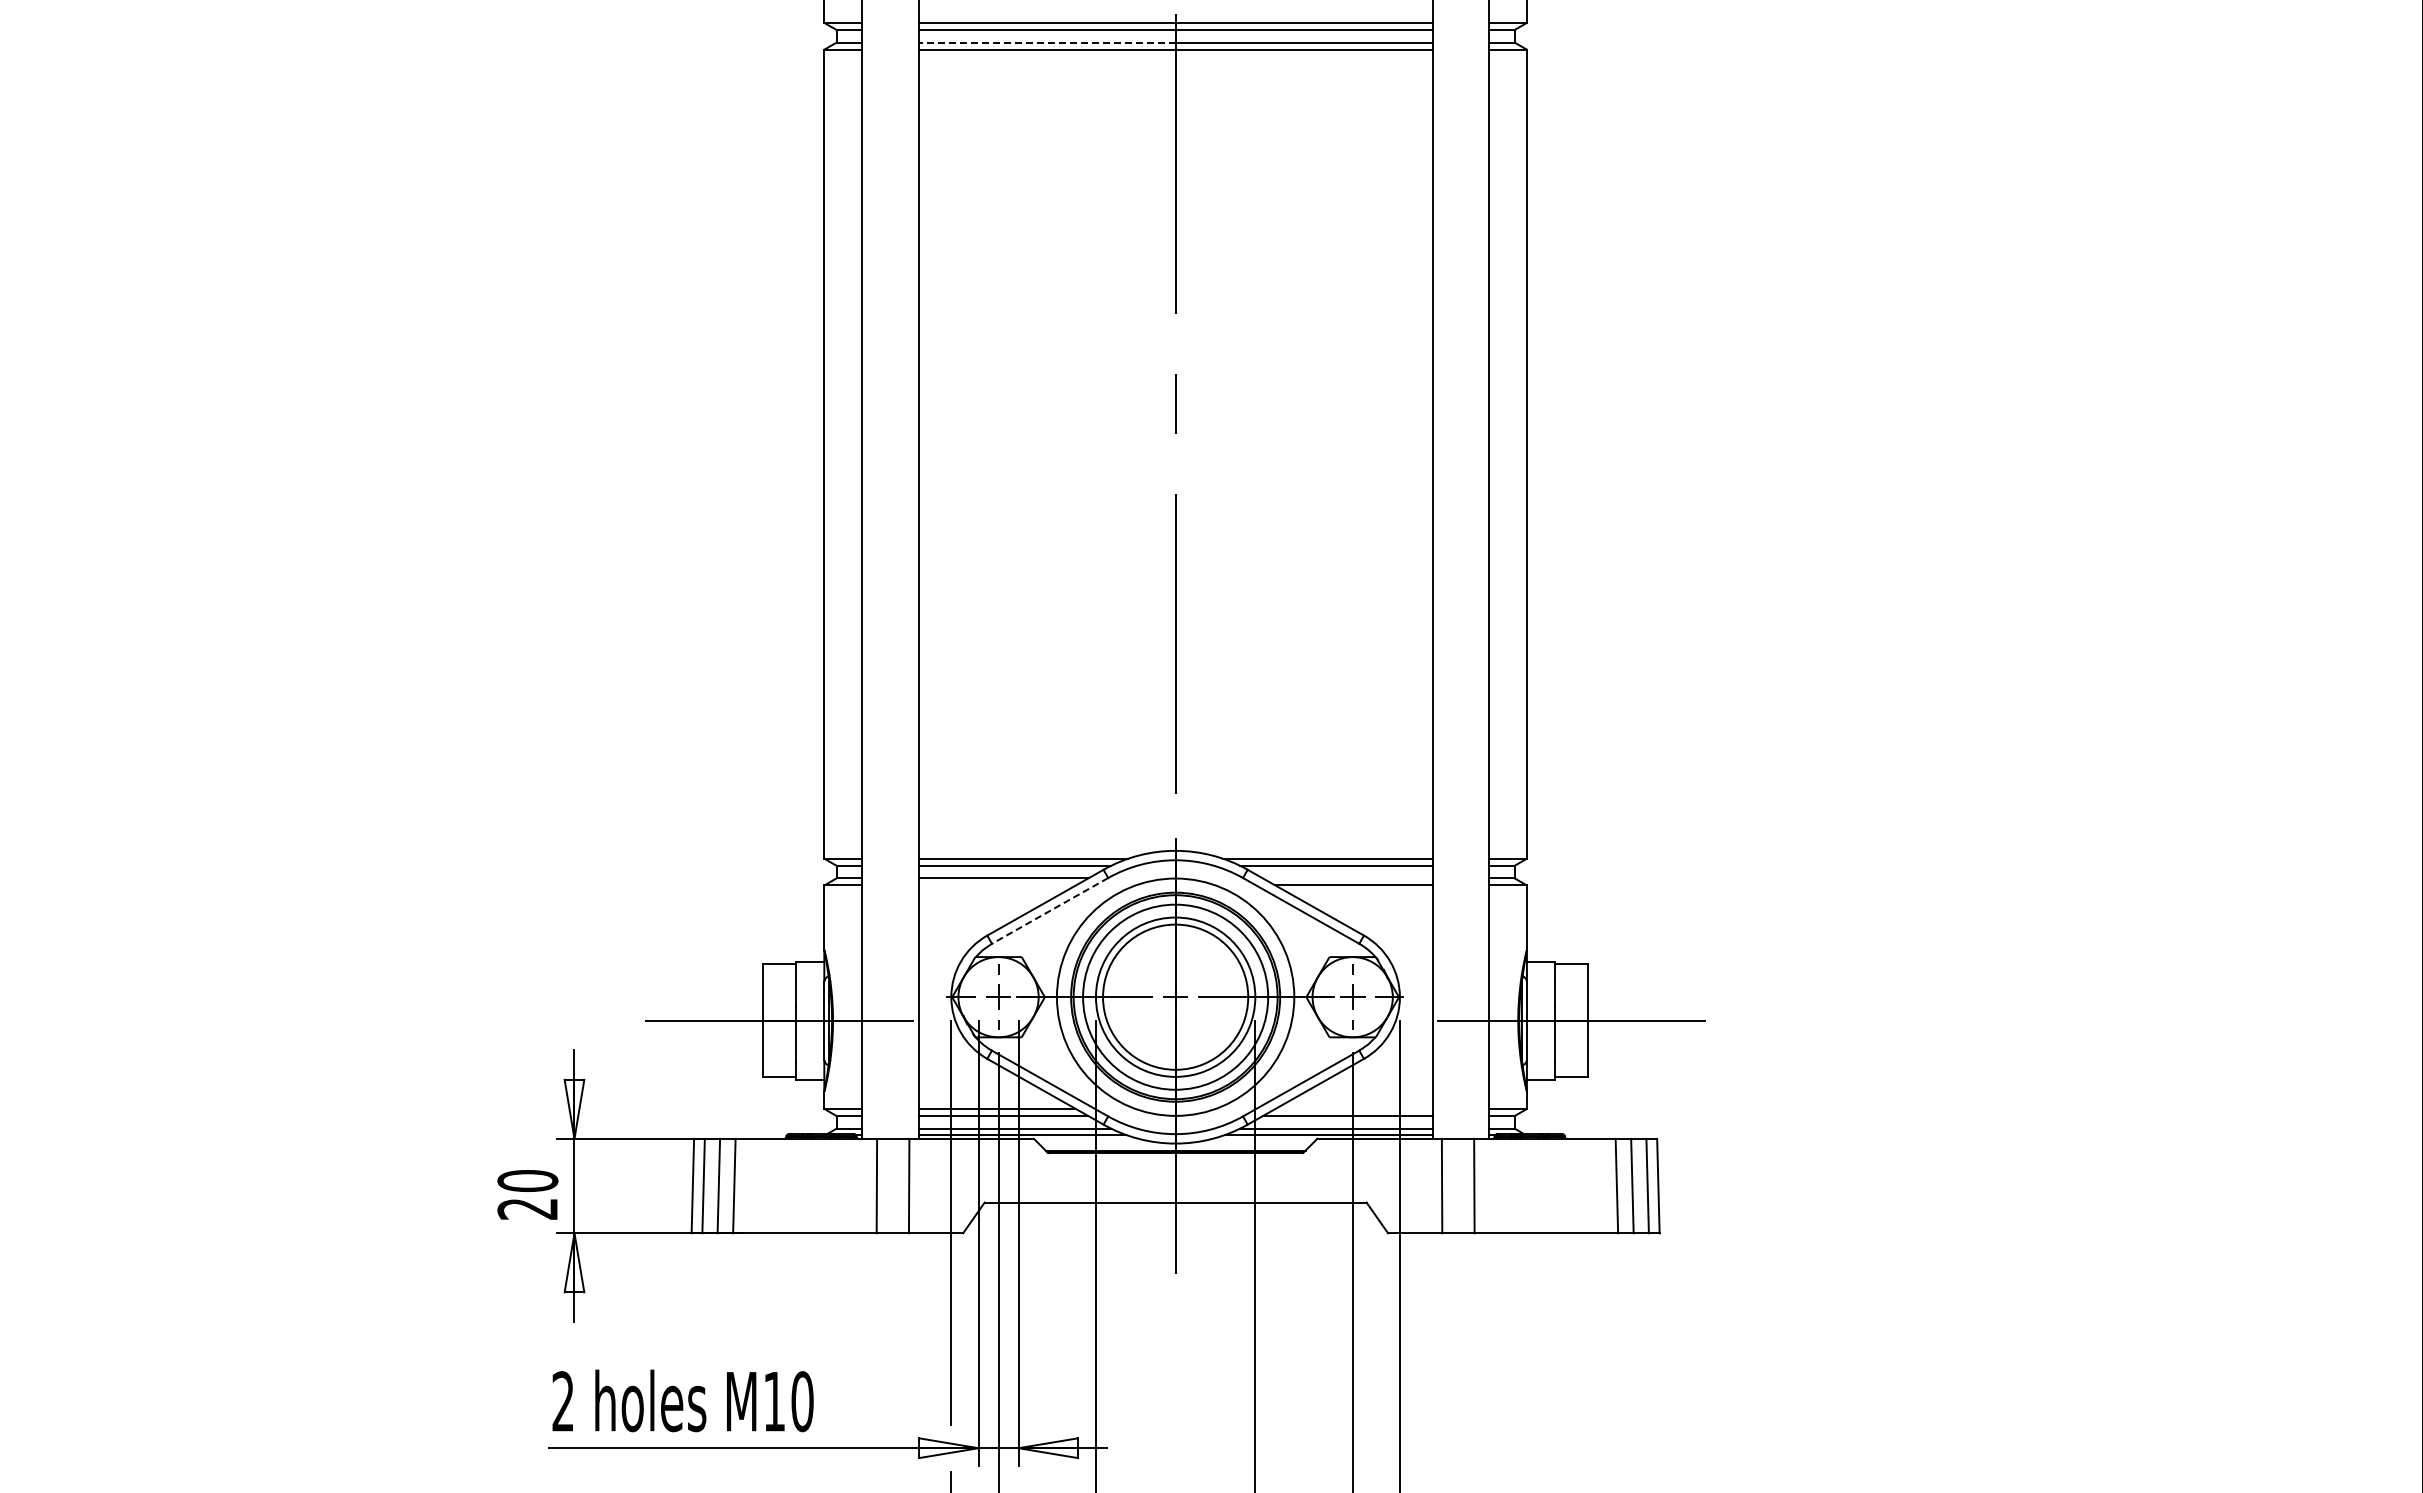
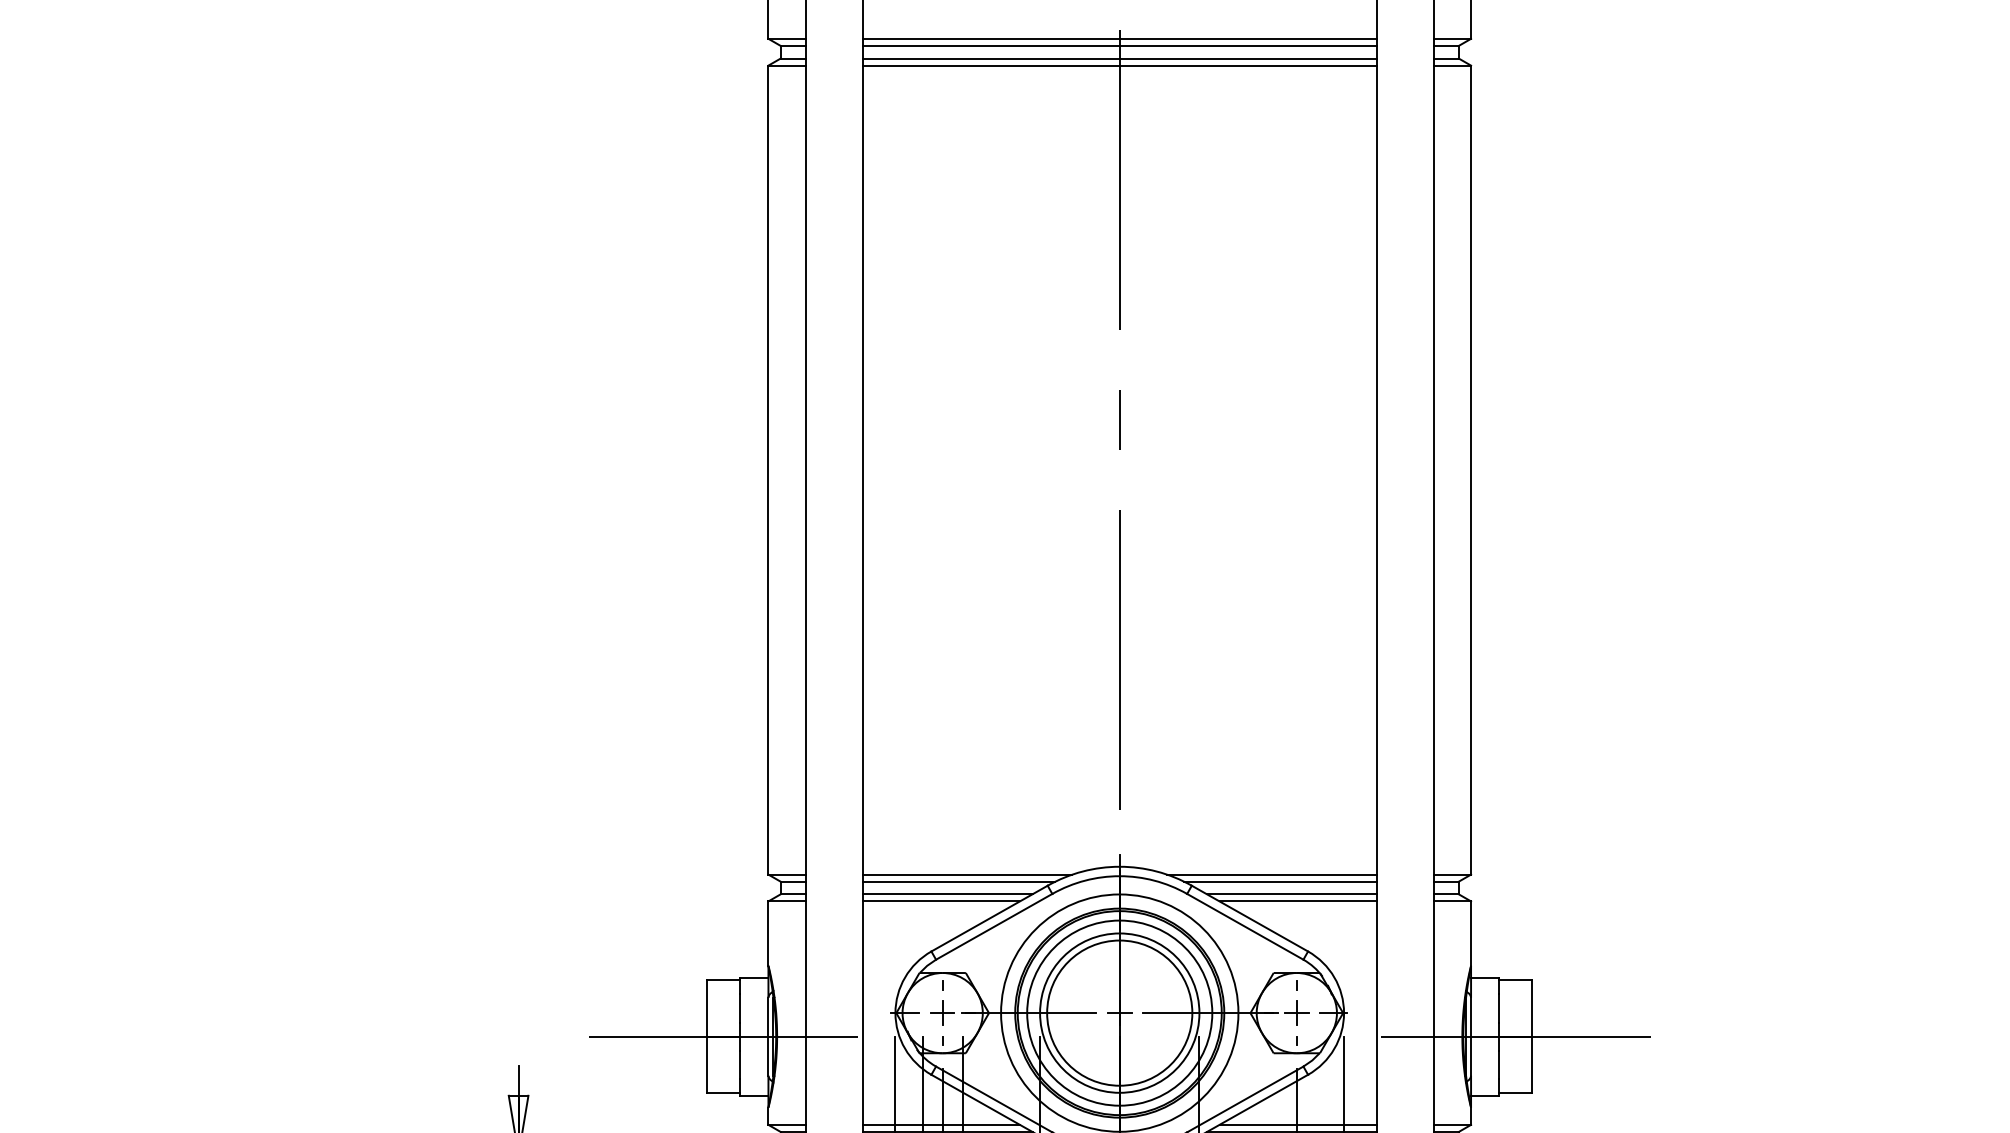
line: (1047, 42) -> (991, 58), dashed -> solid
line: (1347, 878) -> (1291, 894), added
line: (996, 885) -> (940, 901), added
line: (1050, 910) -> (994, 926), dashed -> solid
line: (1353, 1108) -> (1297, 1124), added

